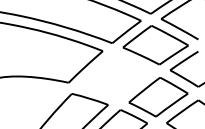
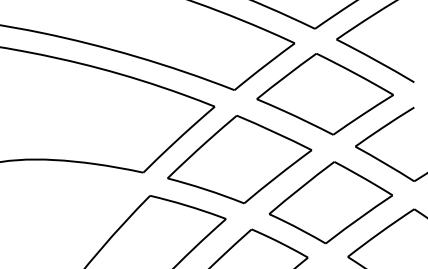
part: (114, 76) -> (239, 159), added

